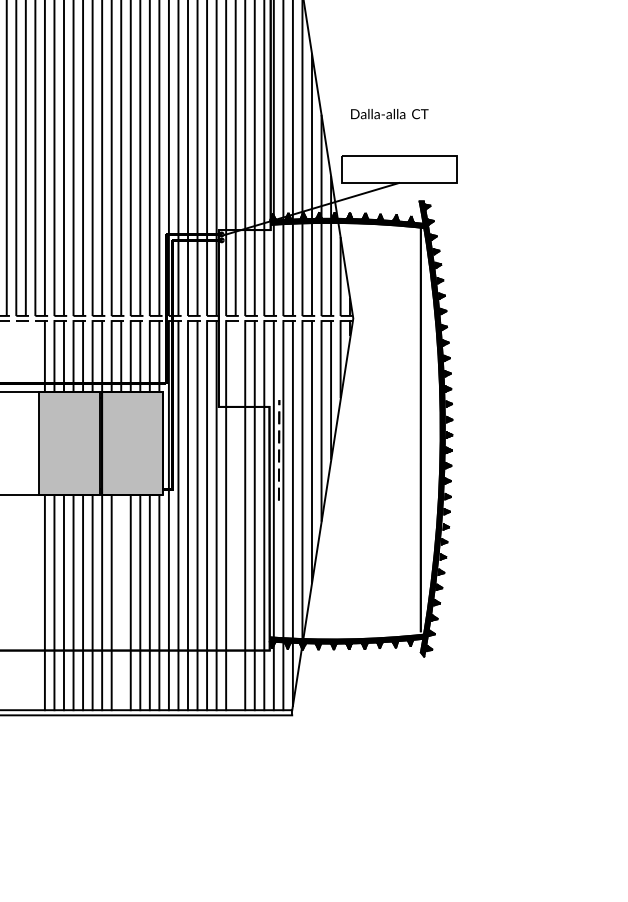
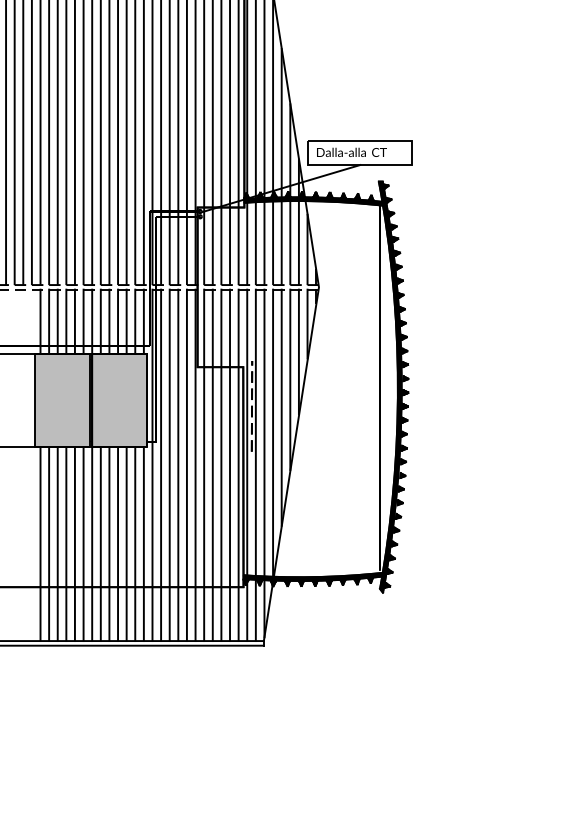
text: (389, 114) -> (351, 152), moved
line: (235, 515) -> (212, 465), added
line: (121, 602) -> (109, 543), added

